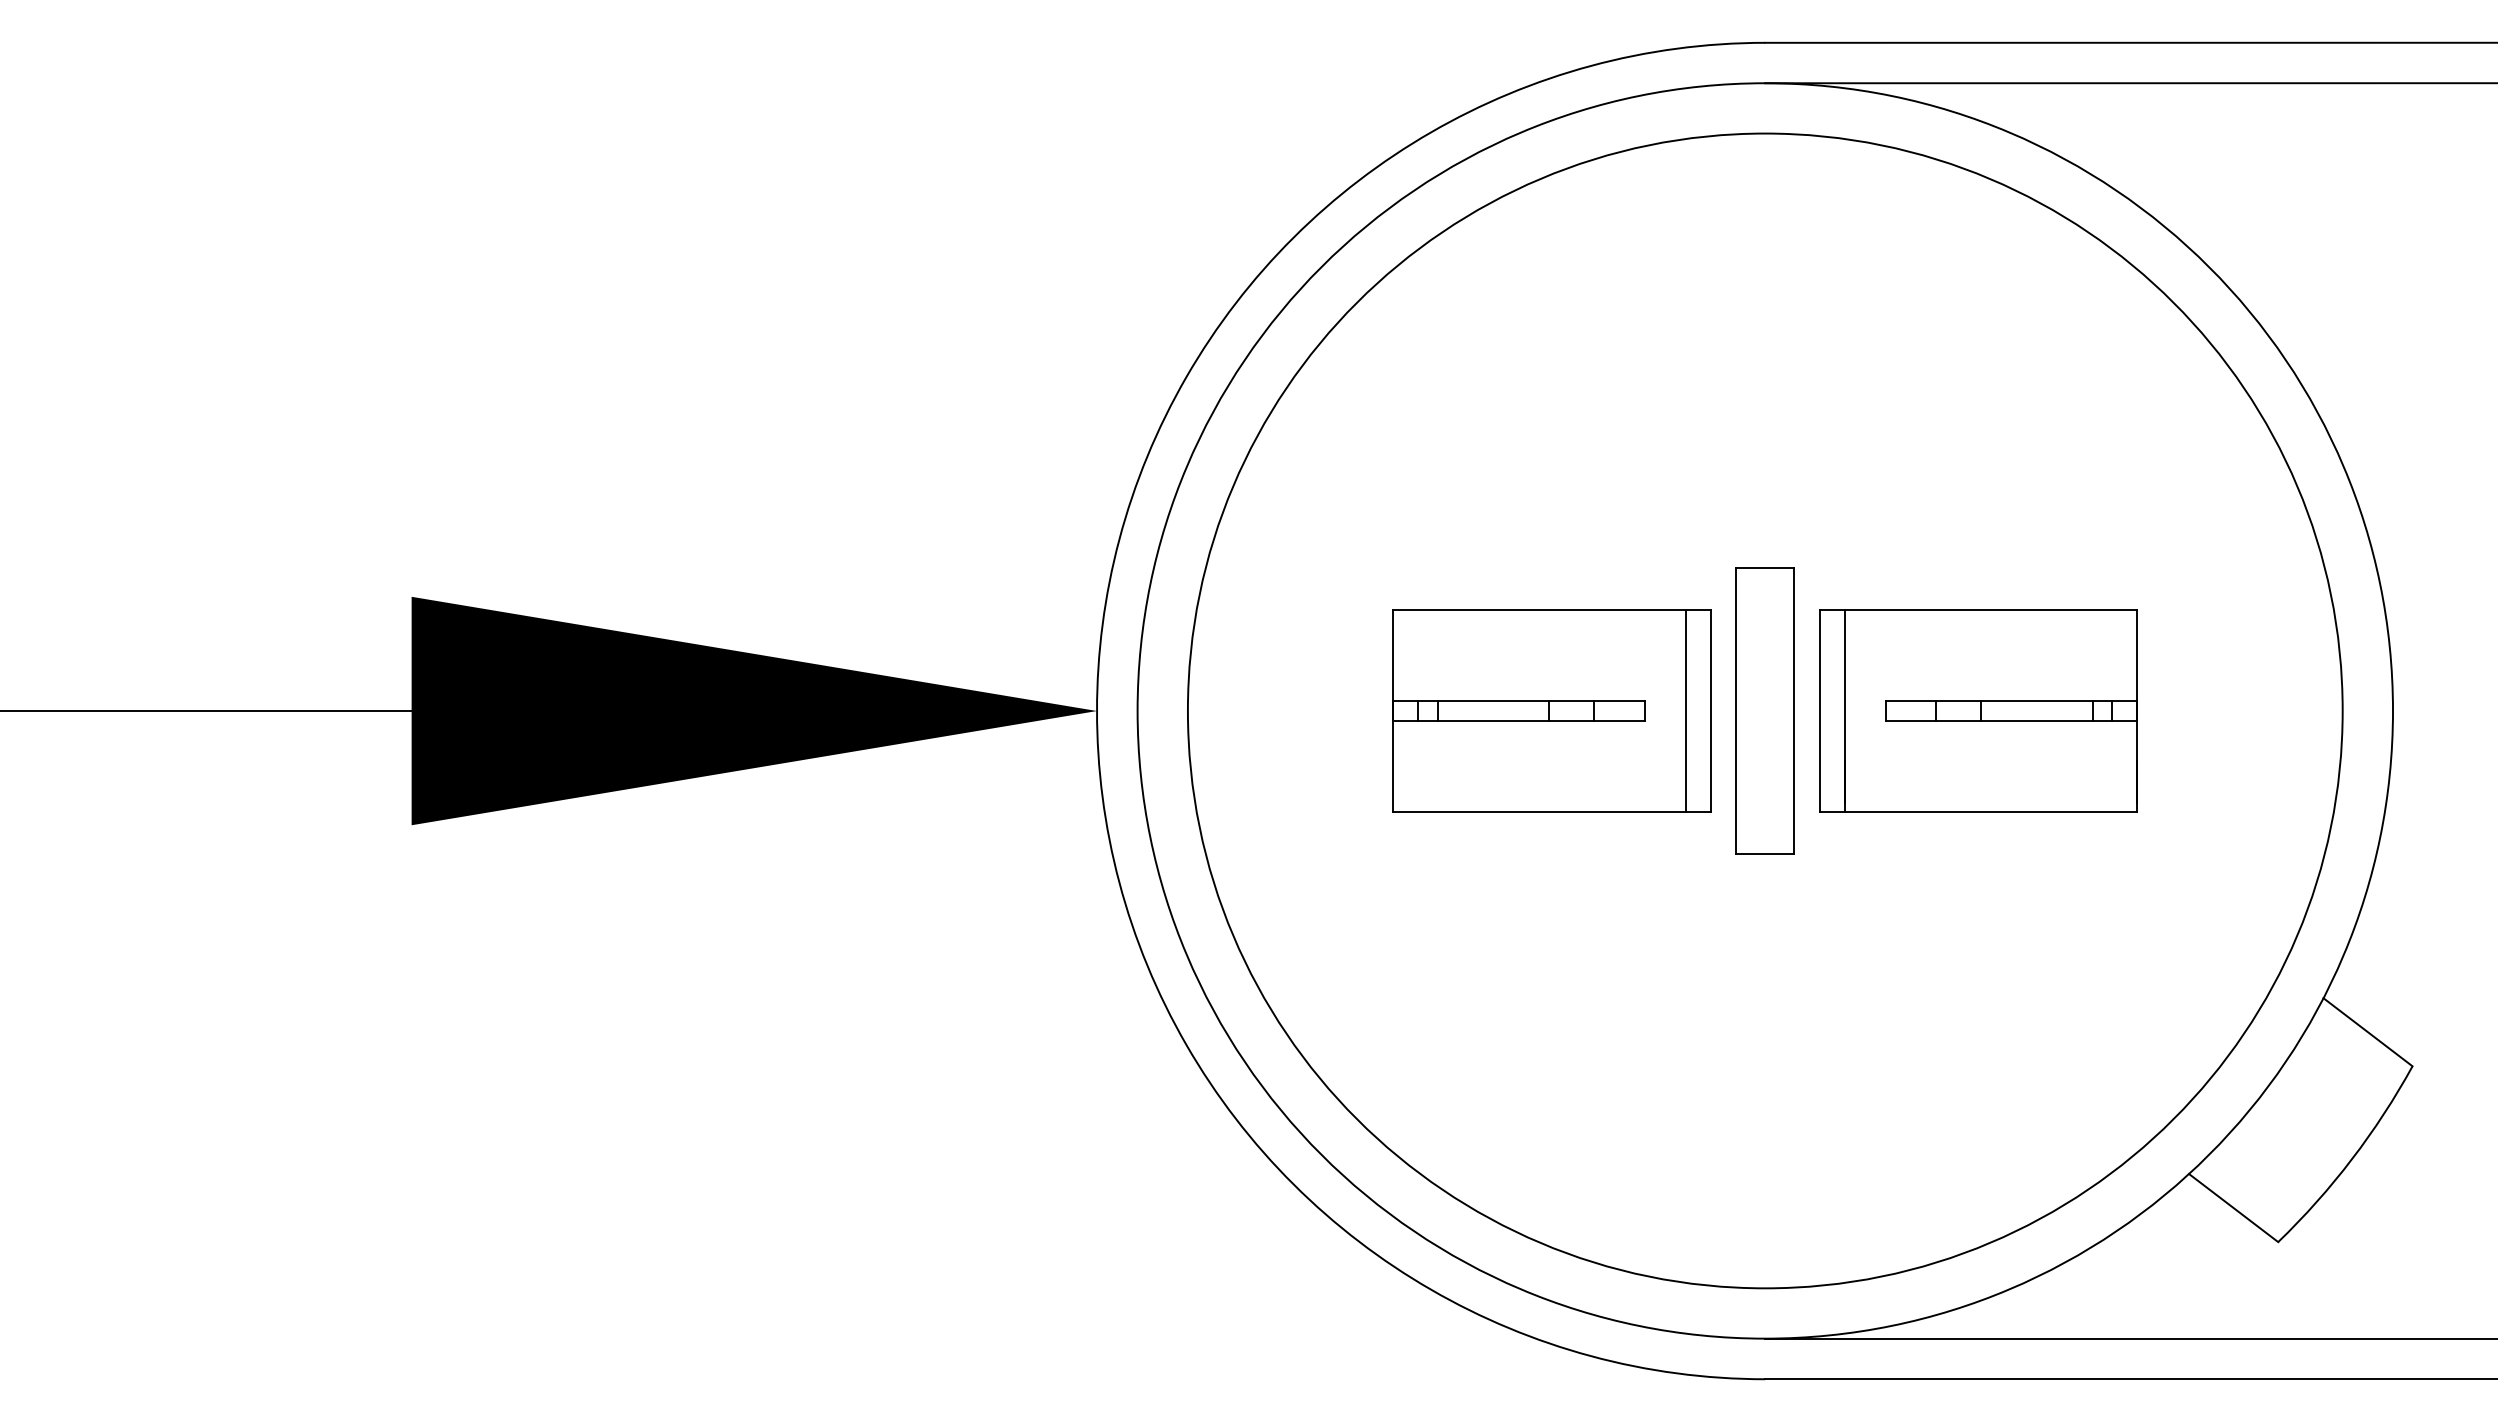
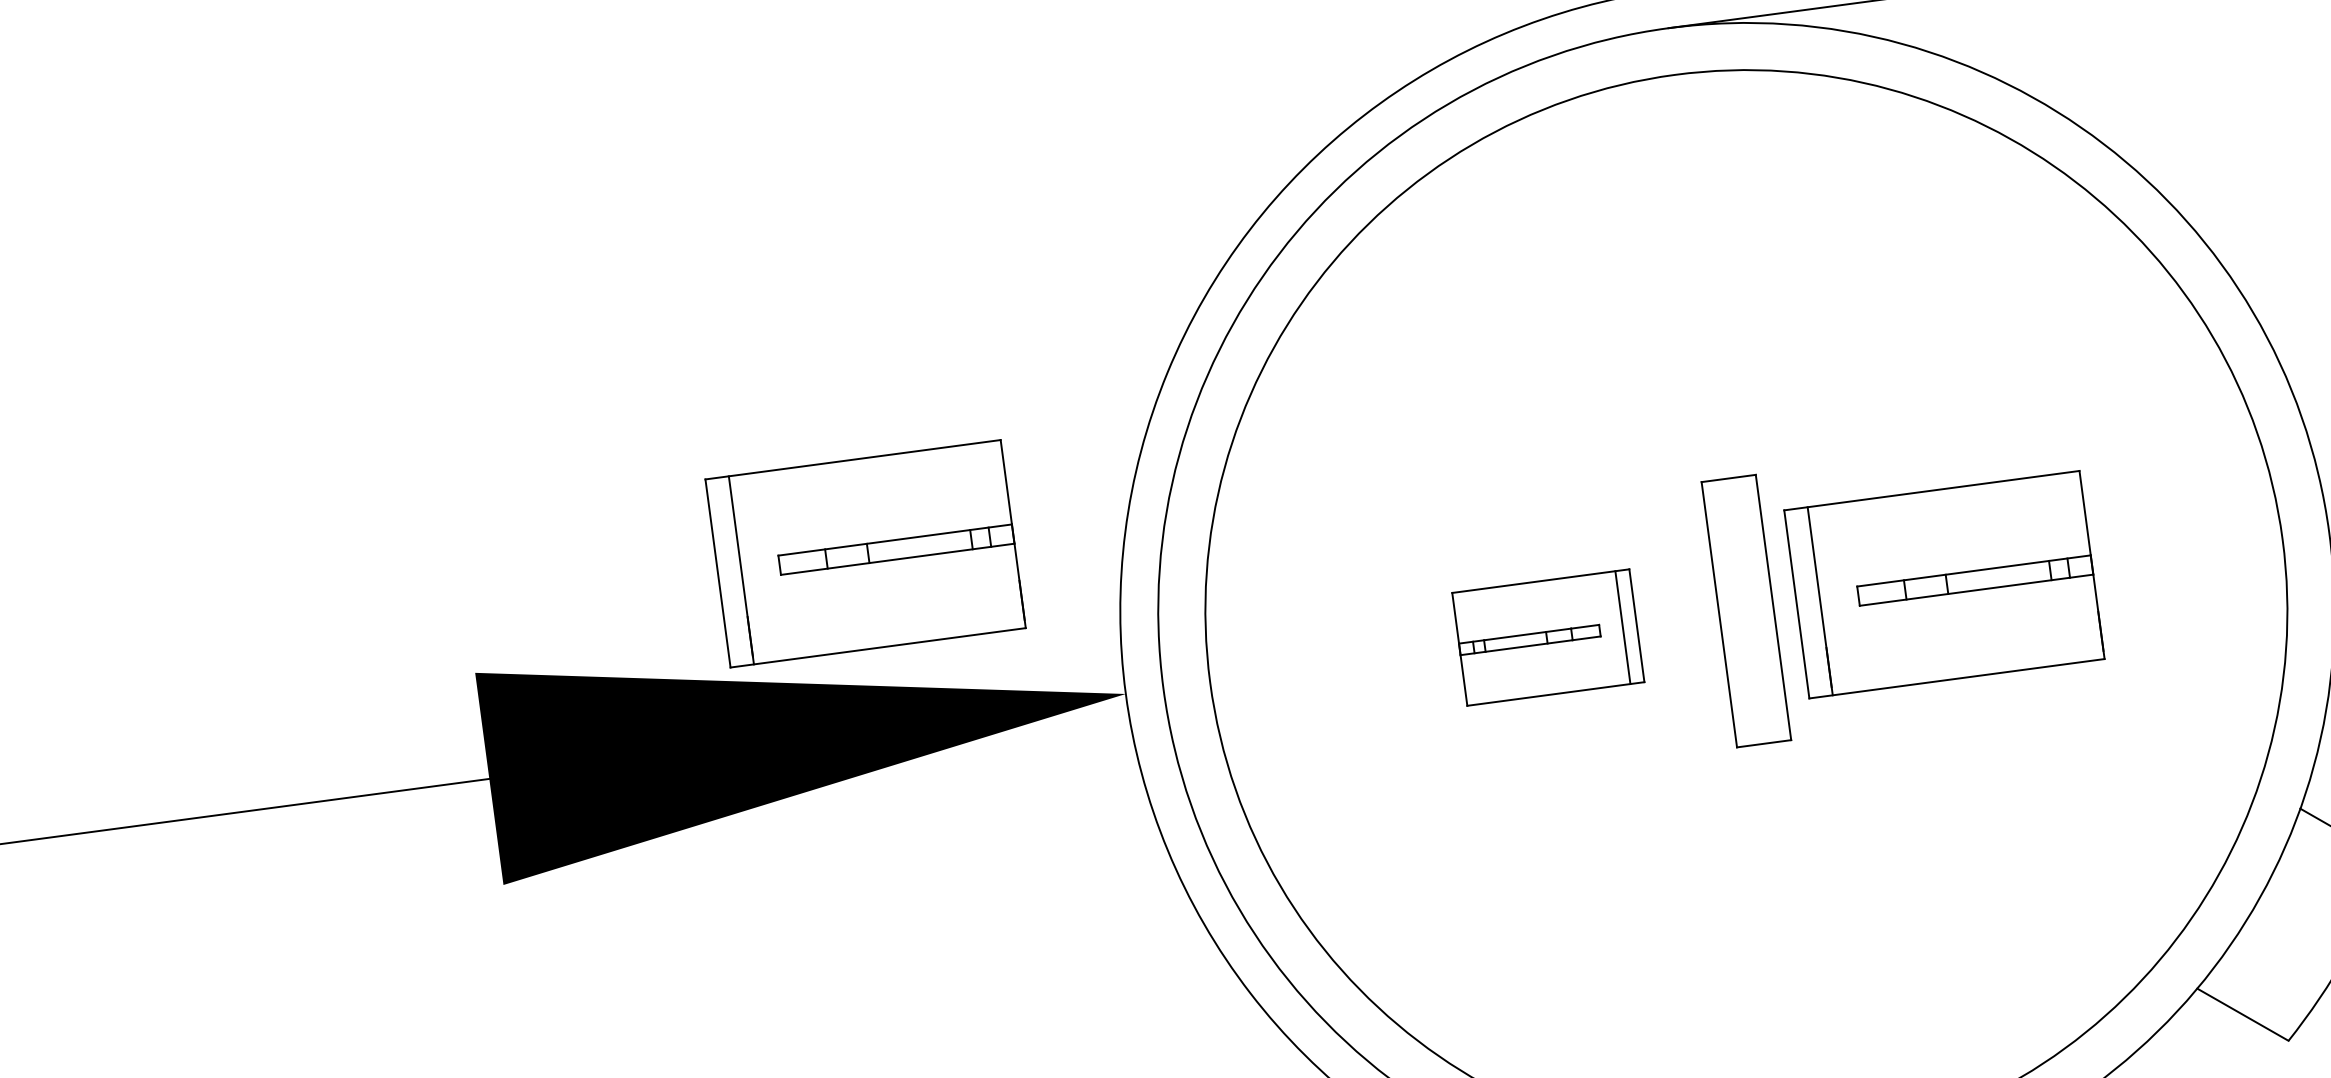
part: (841, 525) -> (865, 553), added
part: (1551, 710) -> (1547, 637), size x0.6

